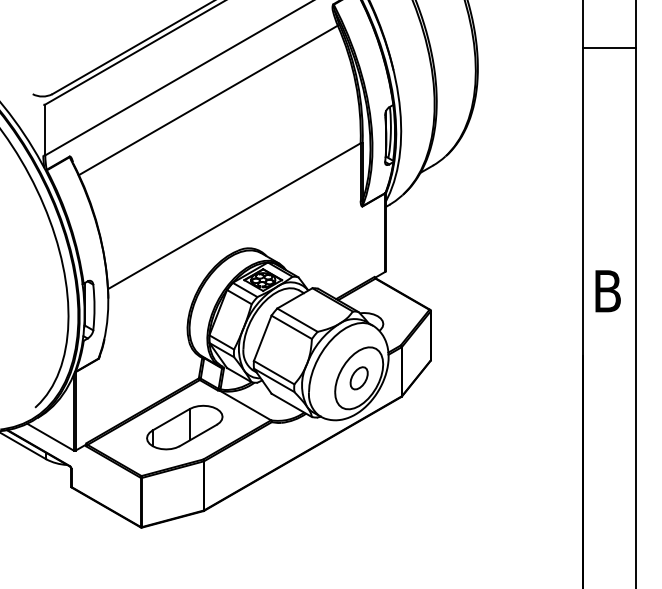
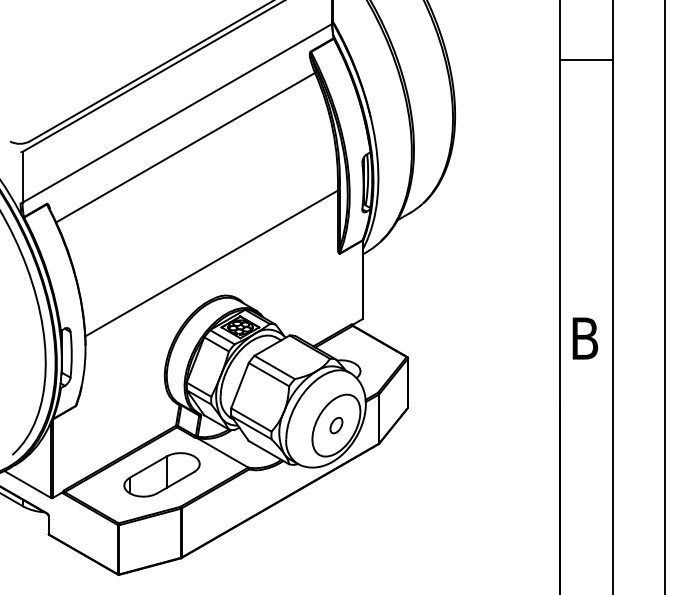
line: (609, 48) -> (586, 60), moved
part: (359, 378) -> (336, 425), size x0.7

